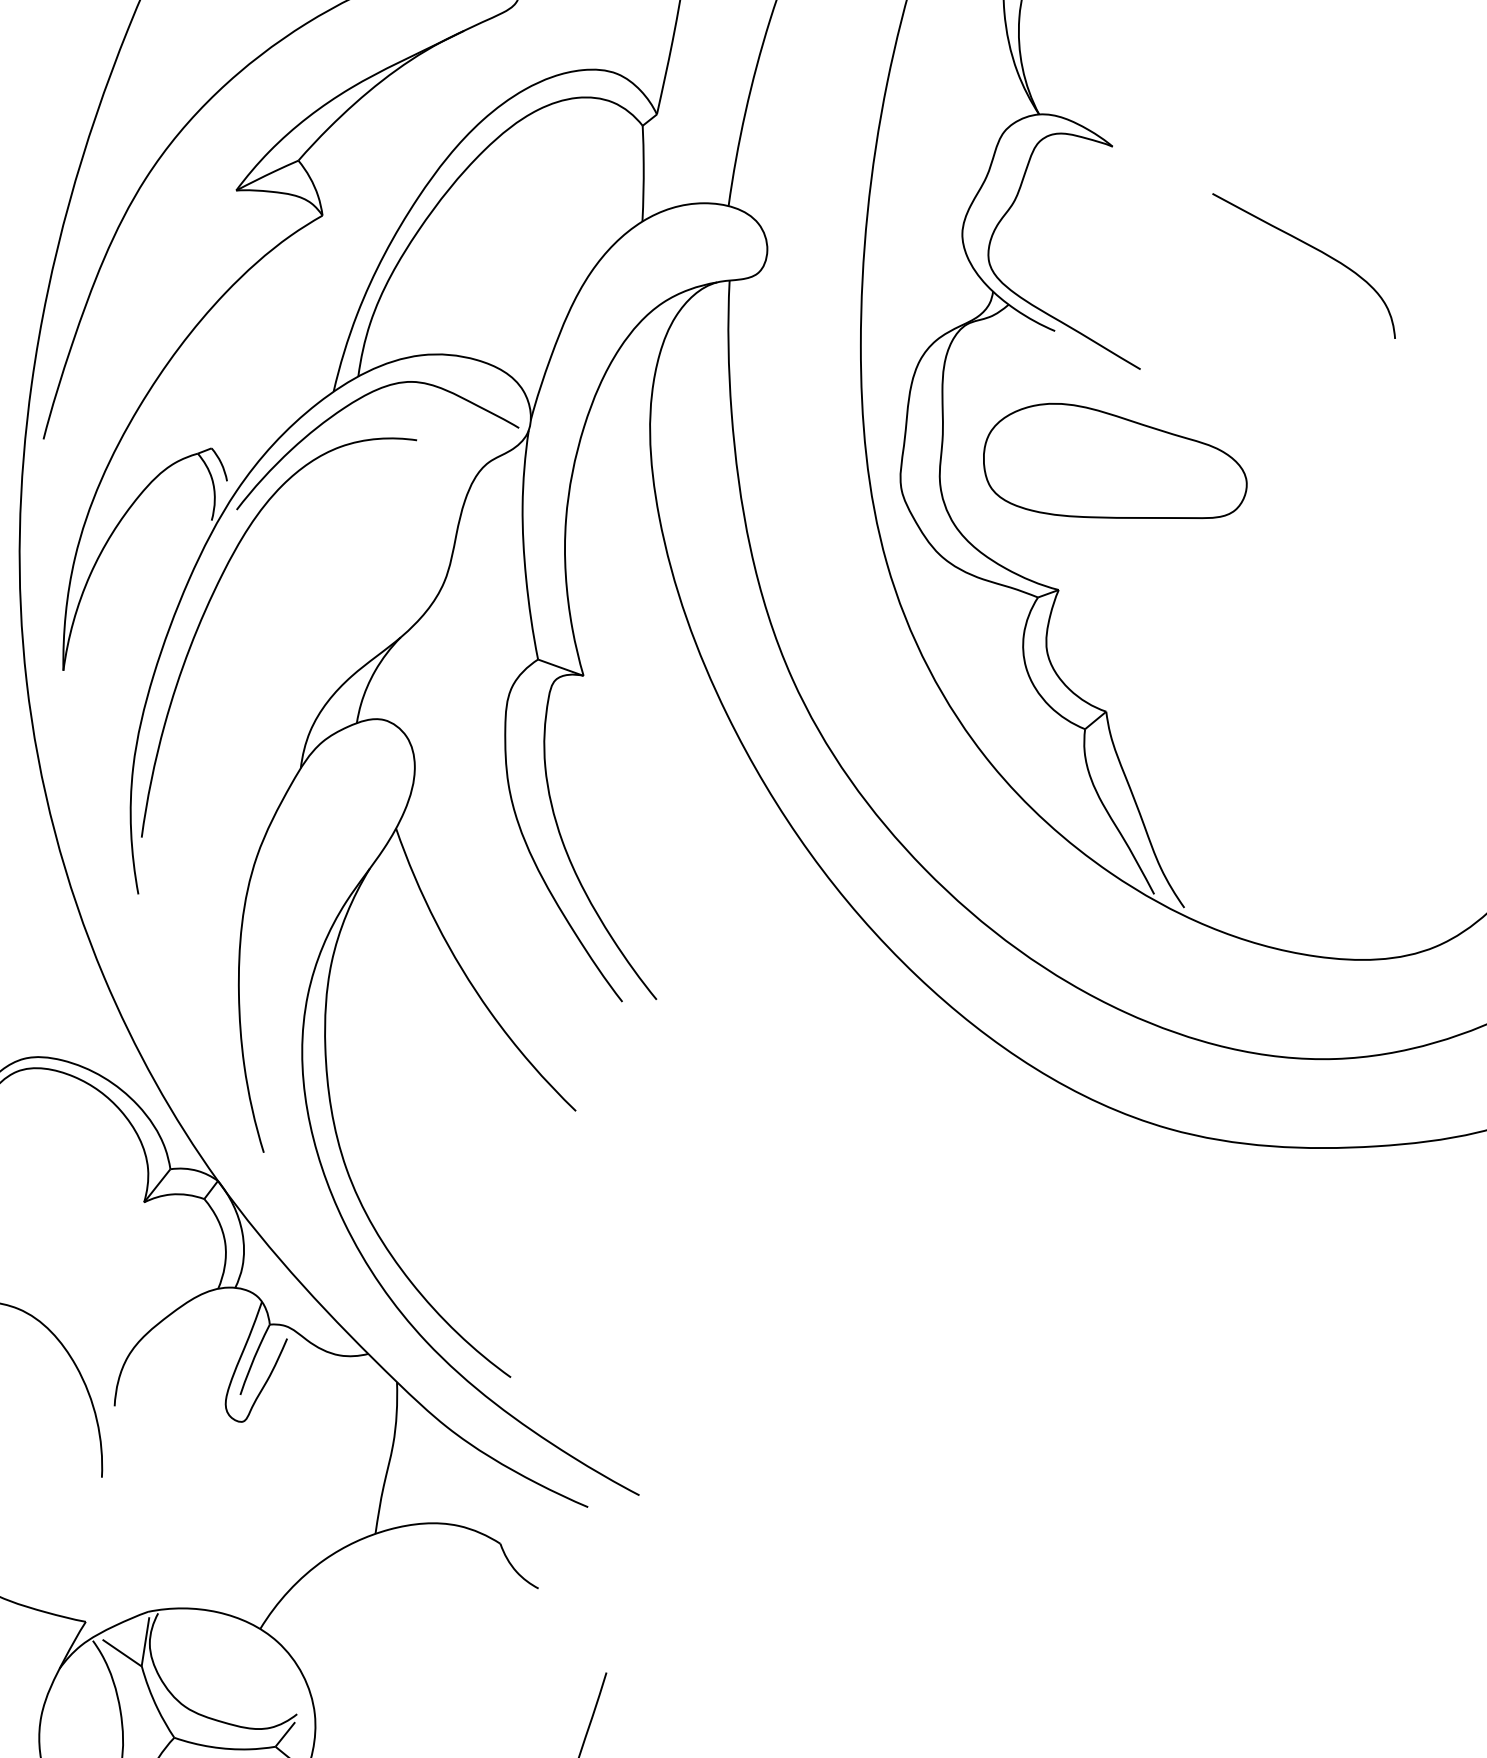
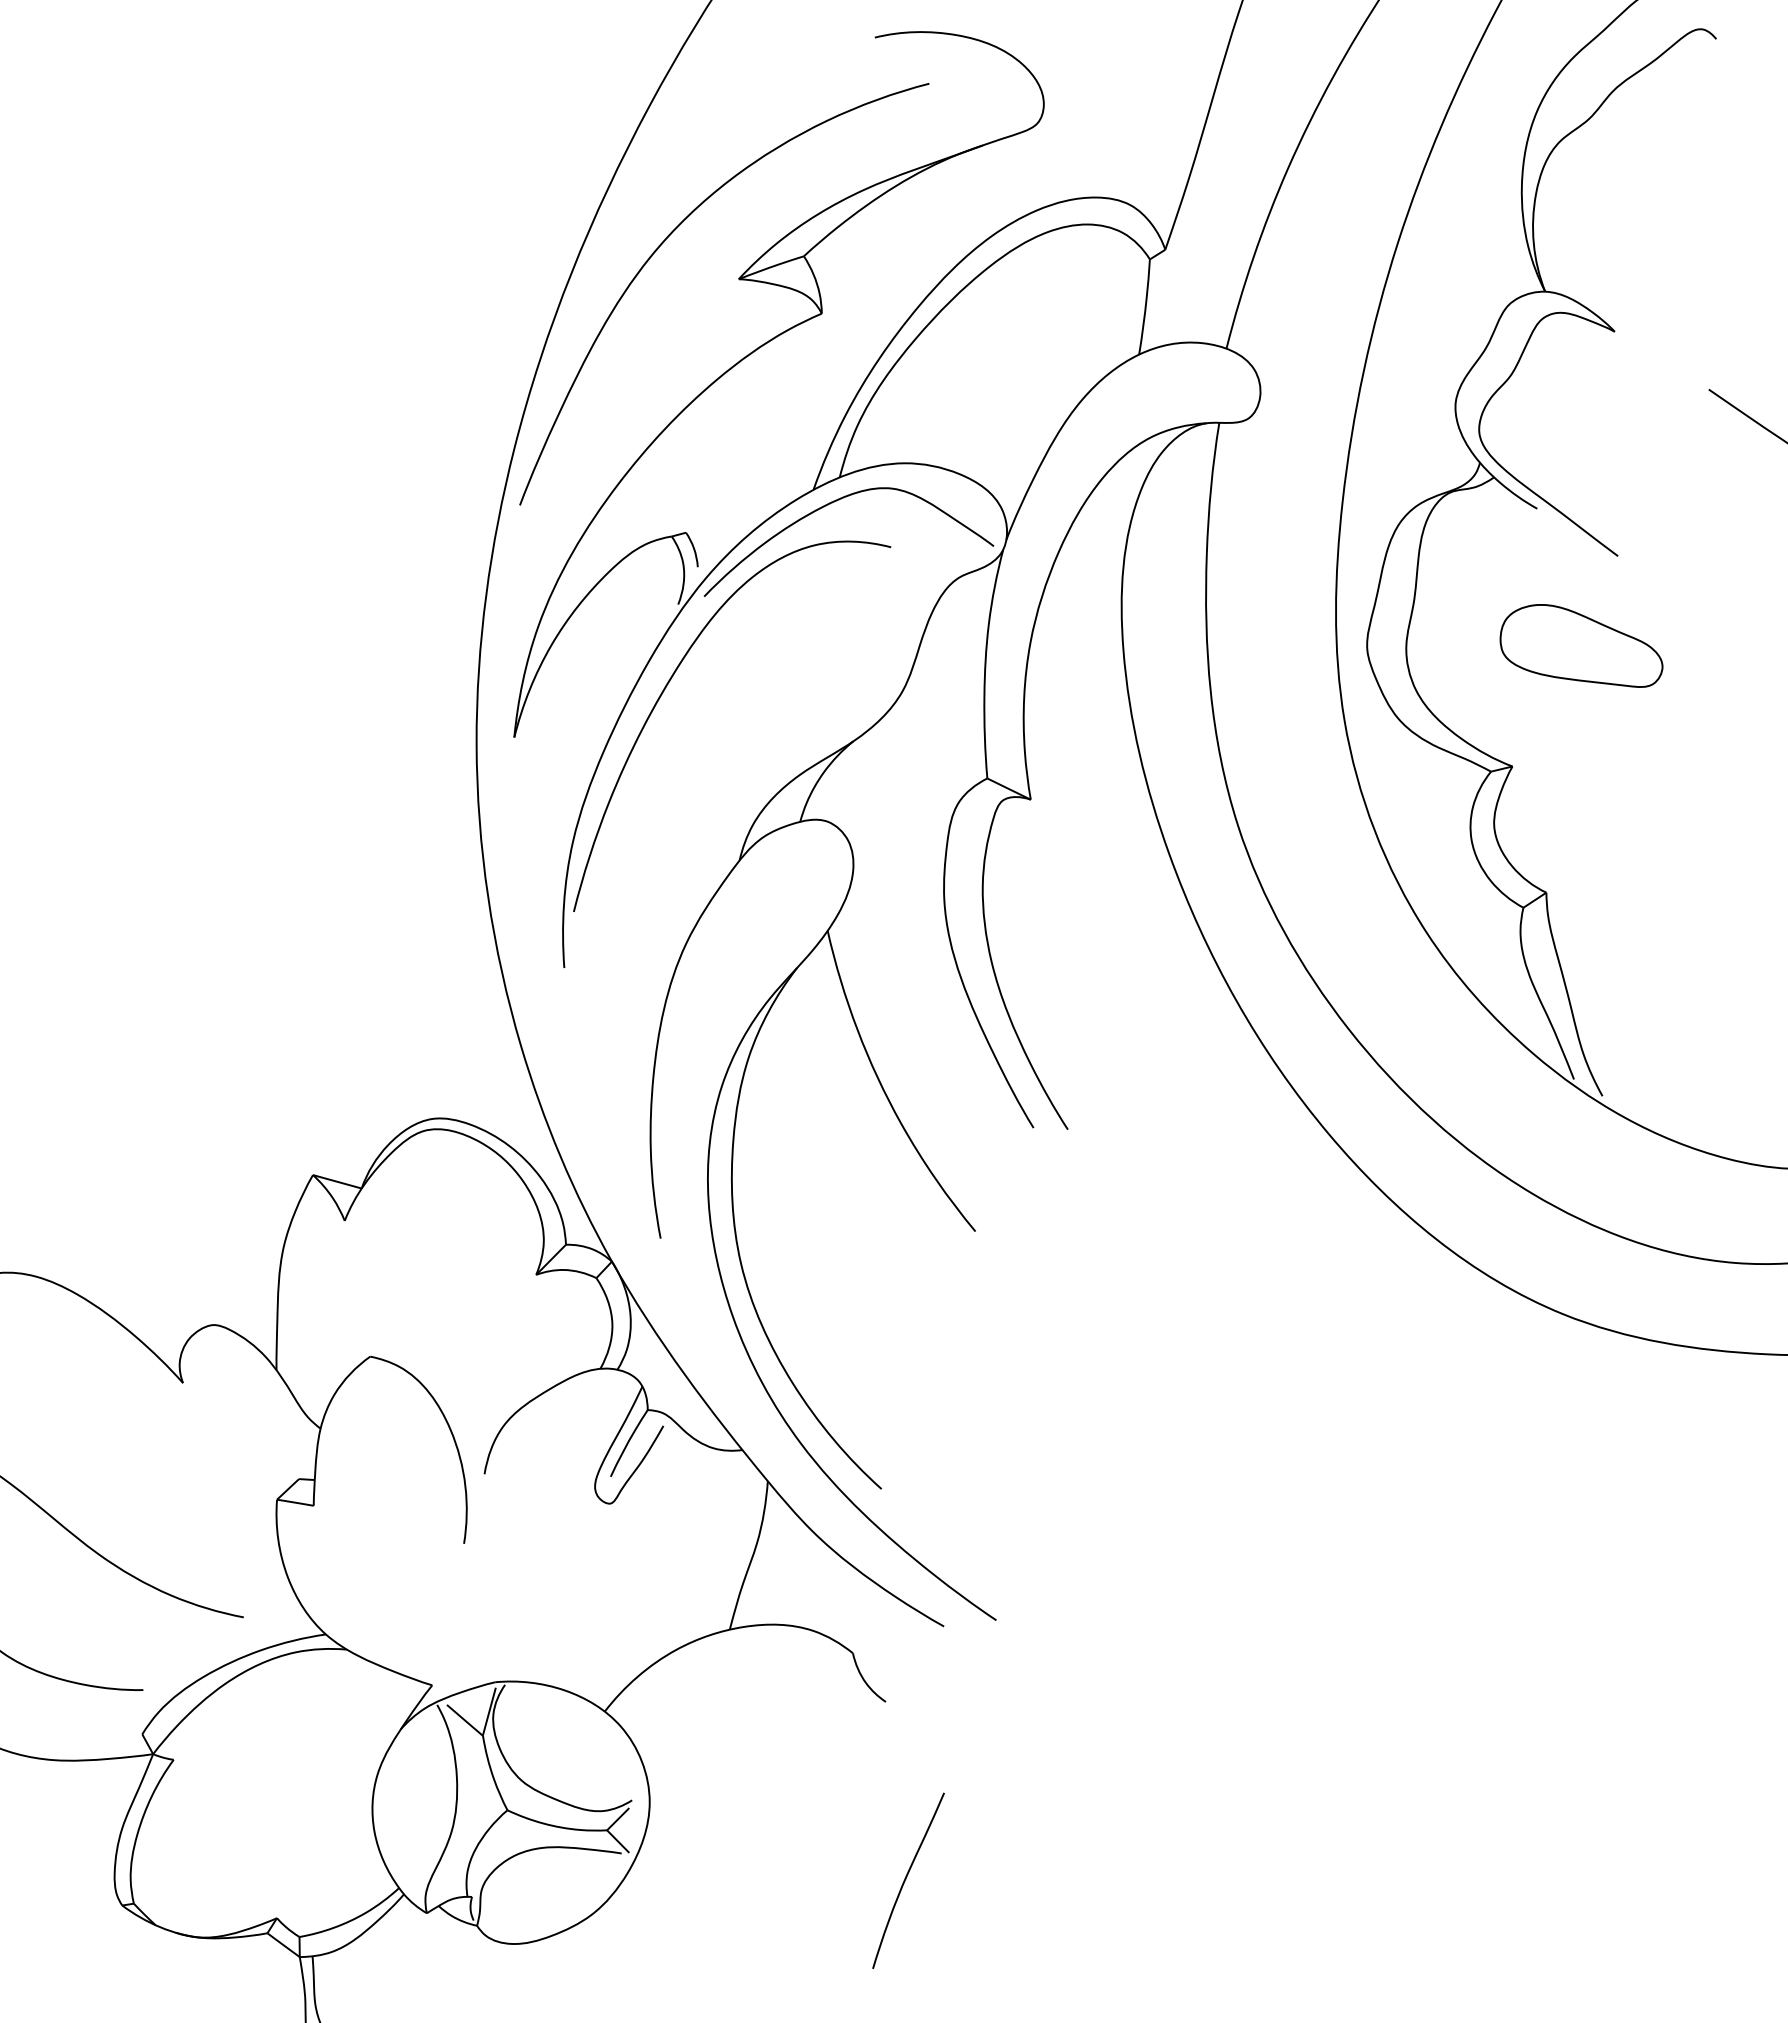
part: (1114, 462) -> (1581, 645), size x0.62

